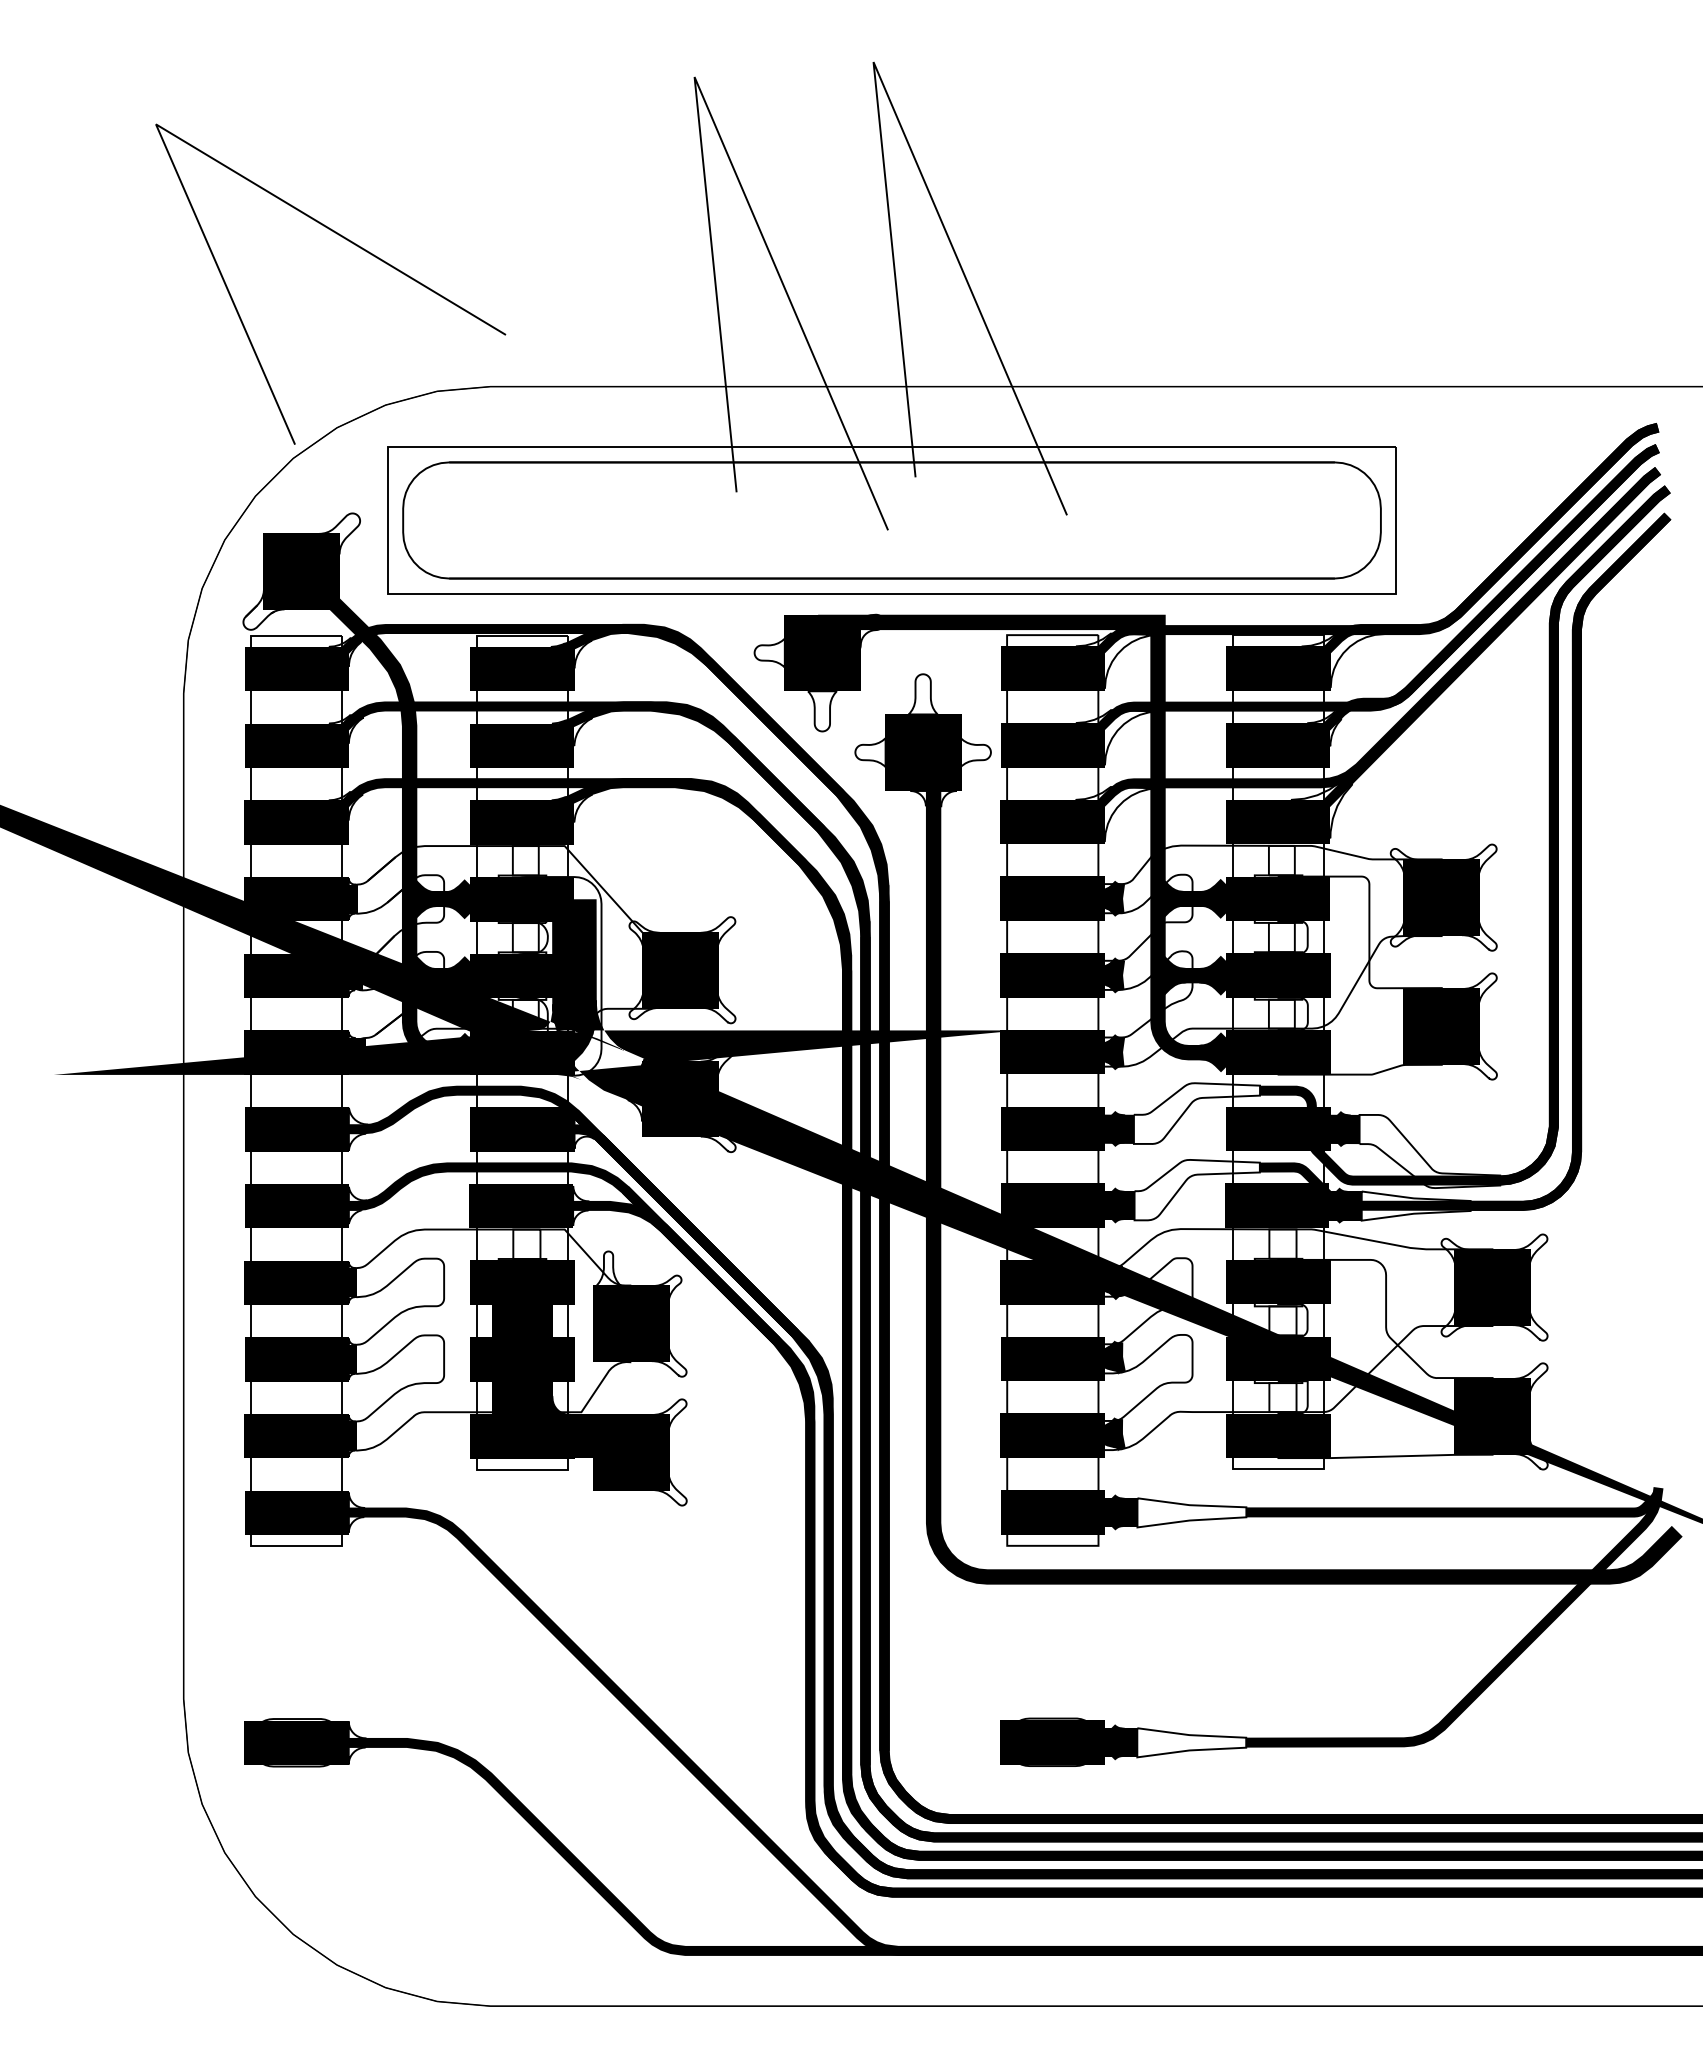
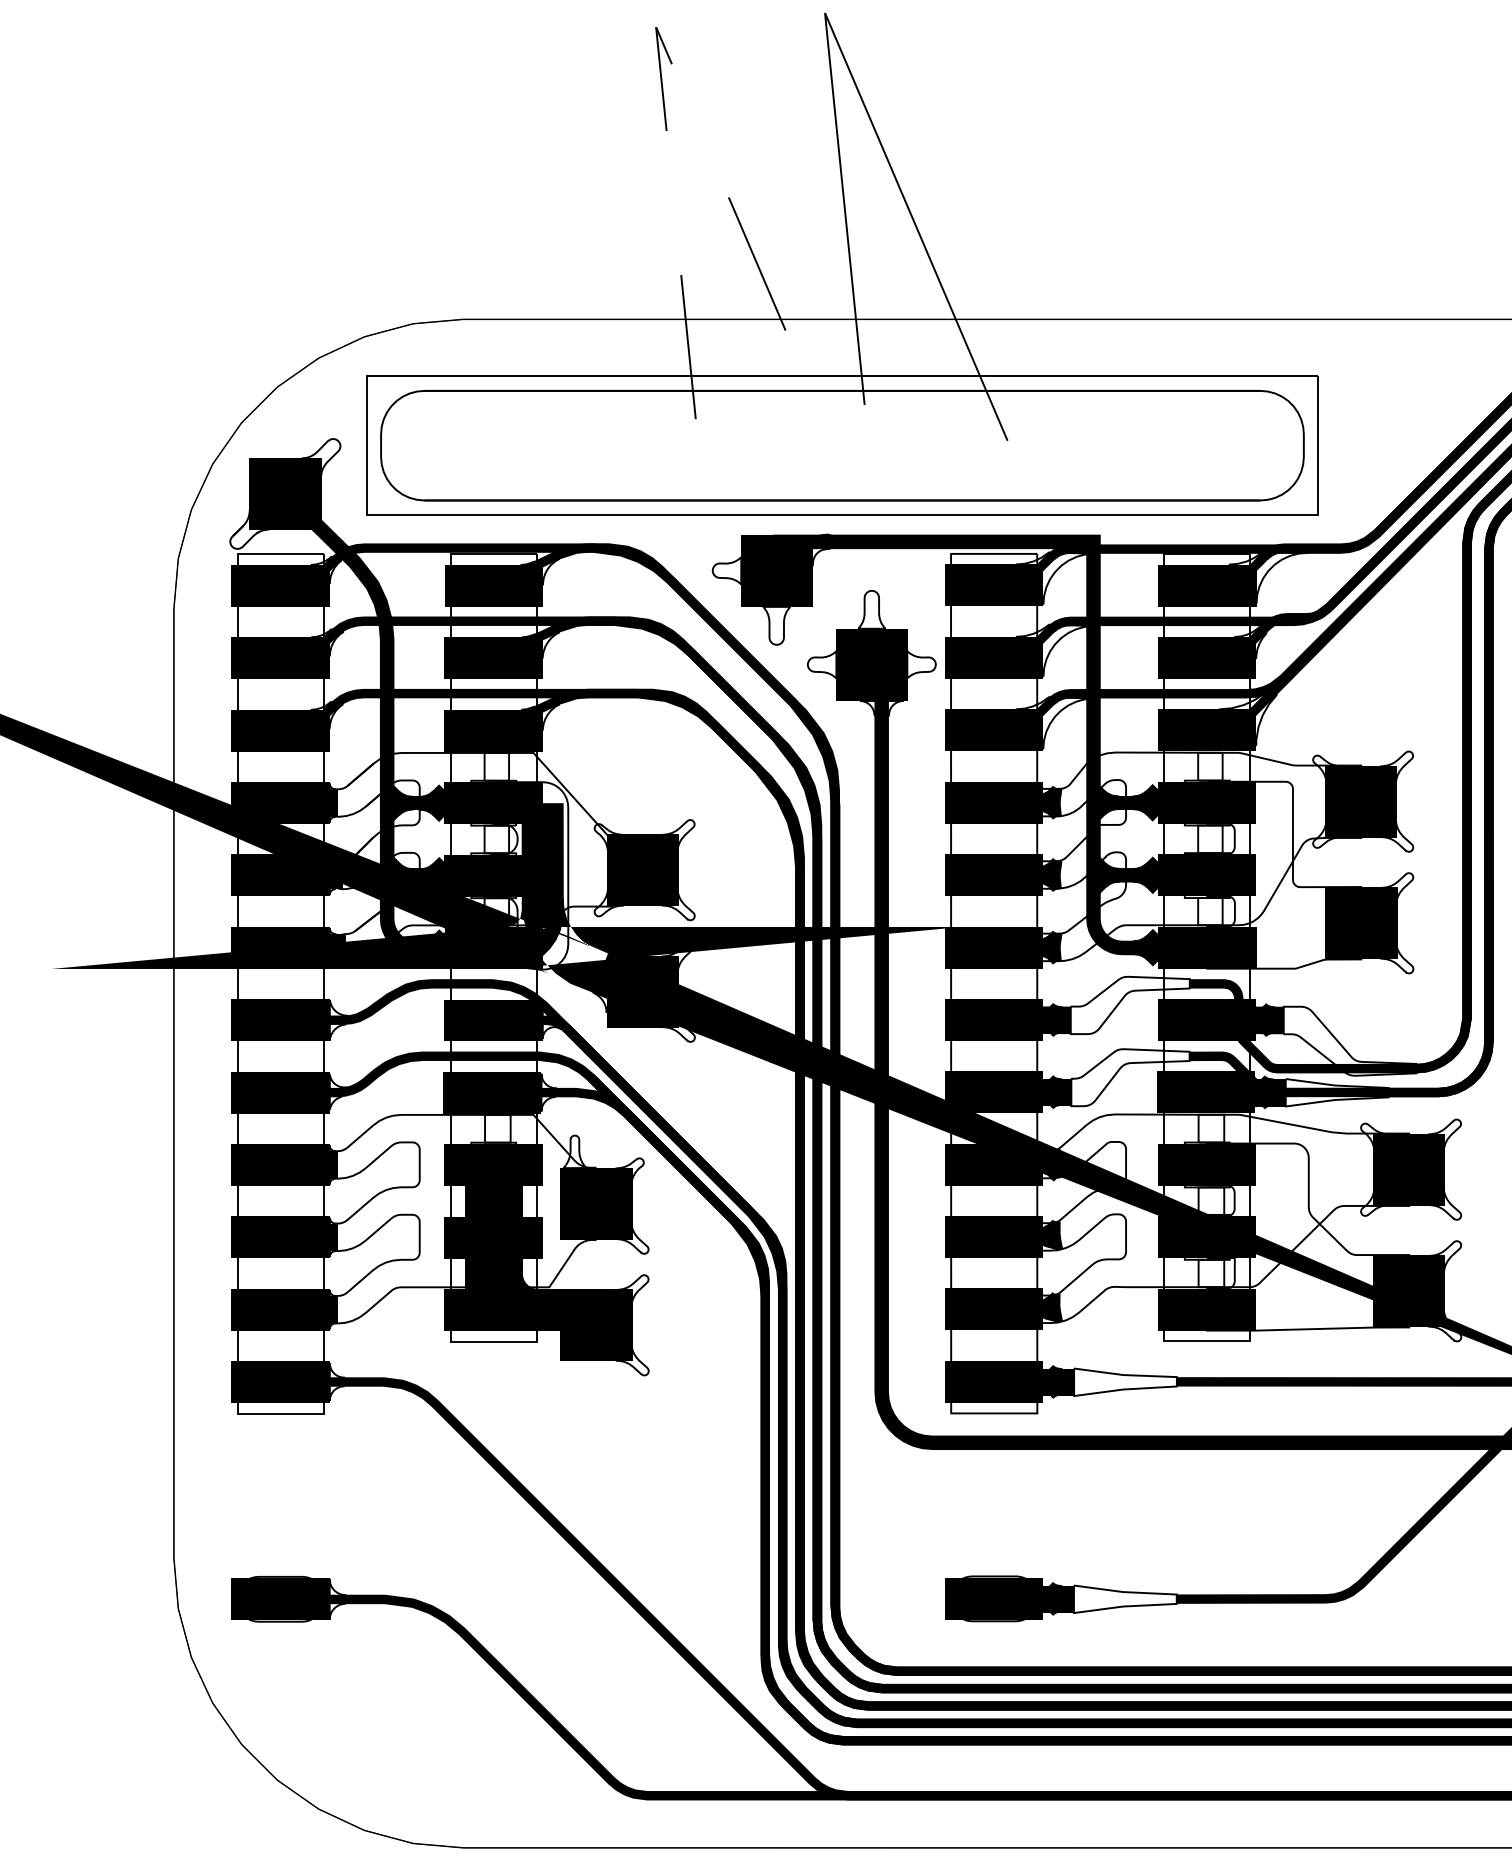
line: (709, 111) -> (670, 59), solid -> dashed
line: (351, 243) -> (332, 184), removed

